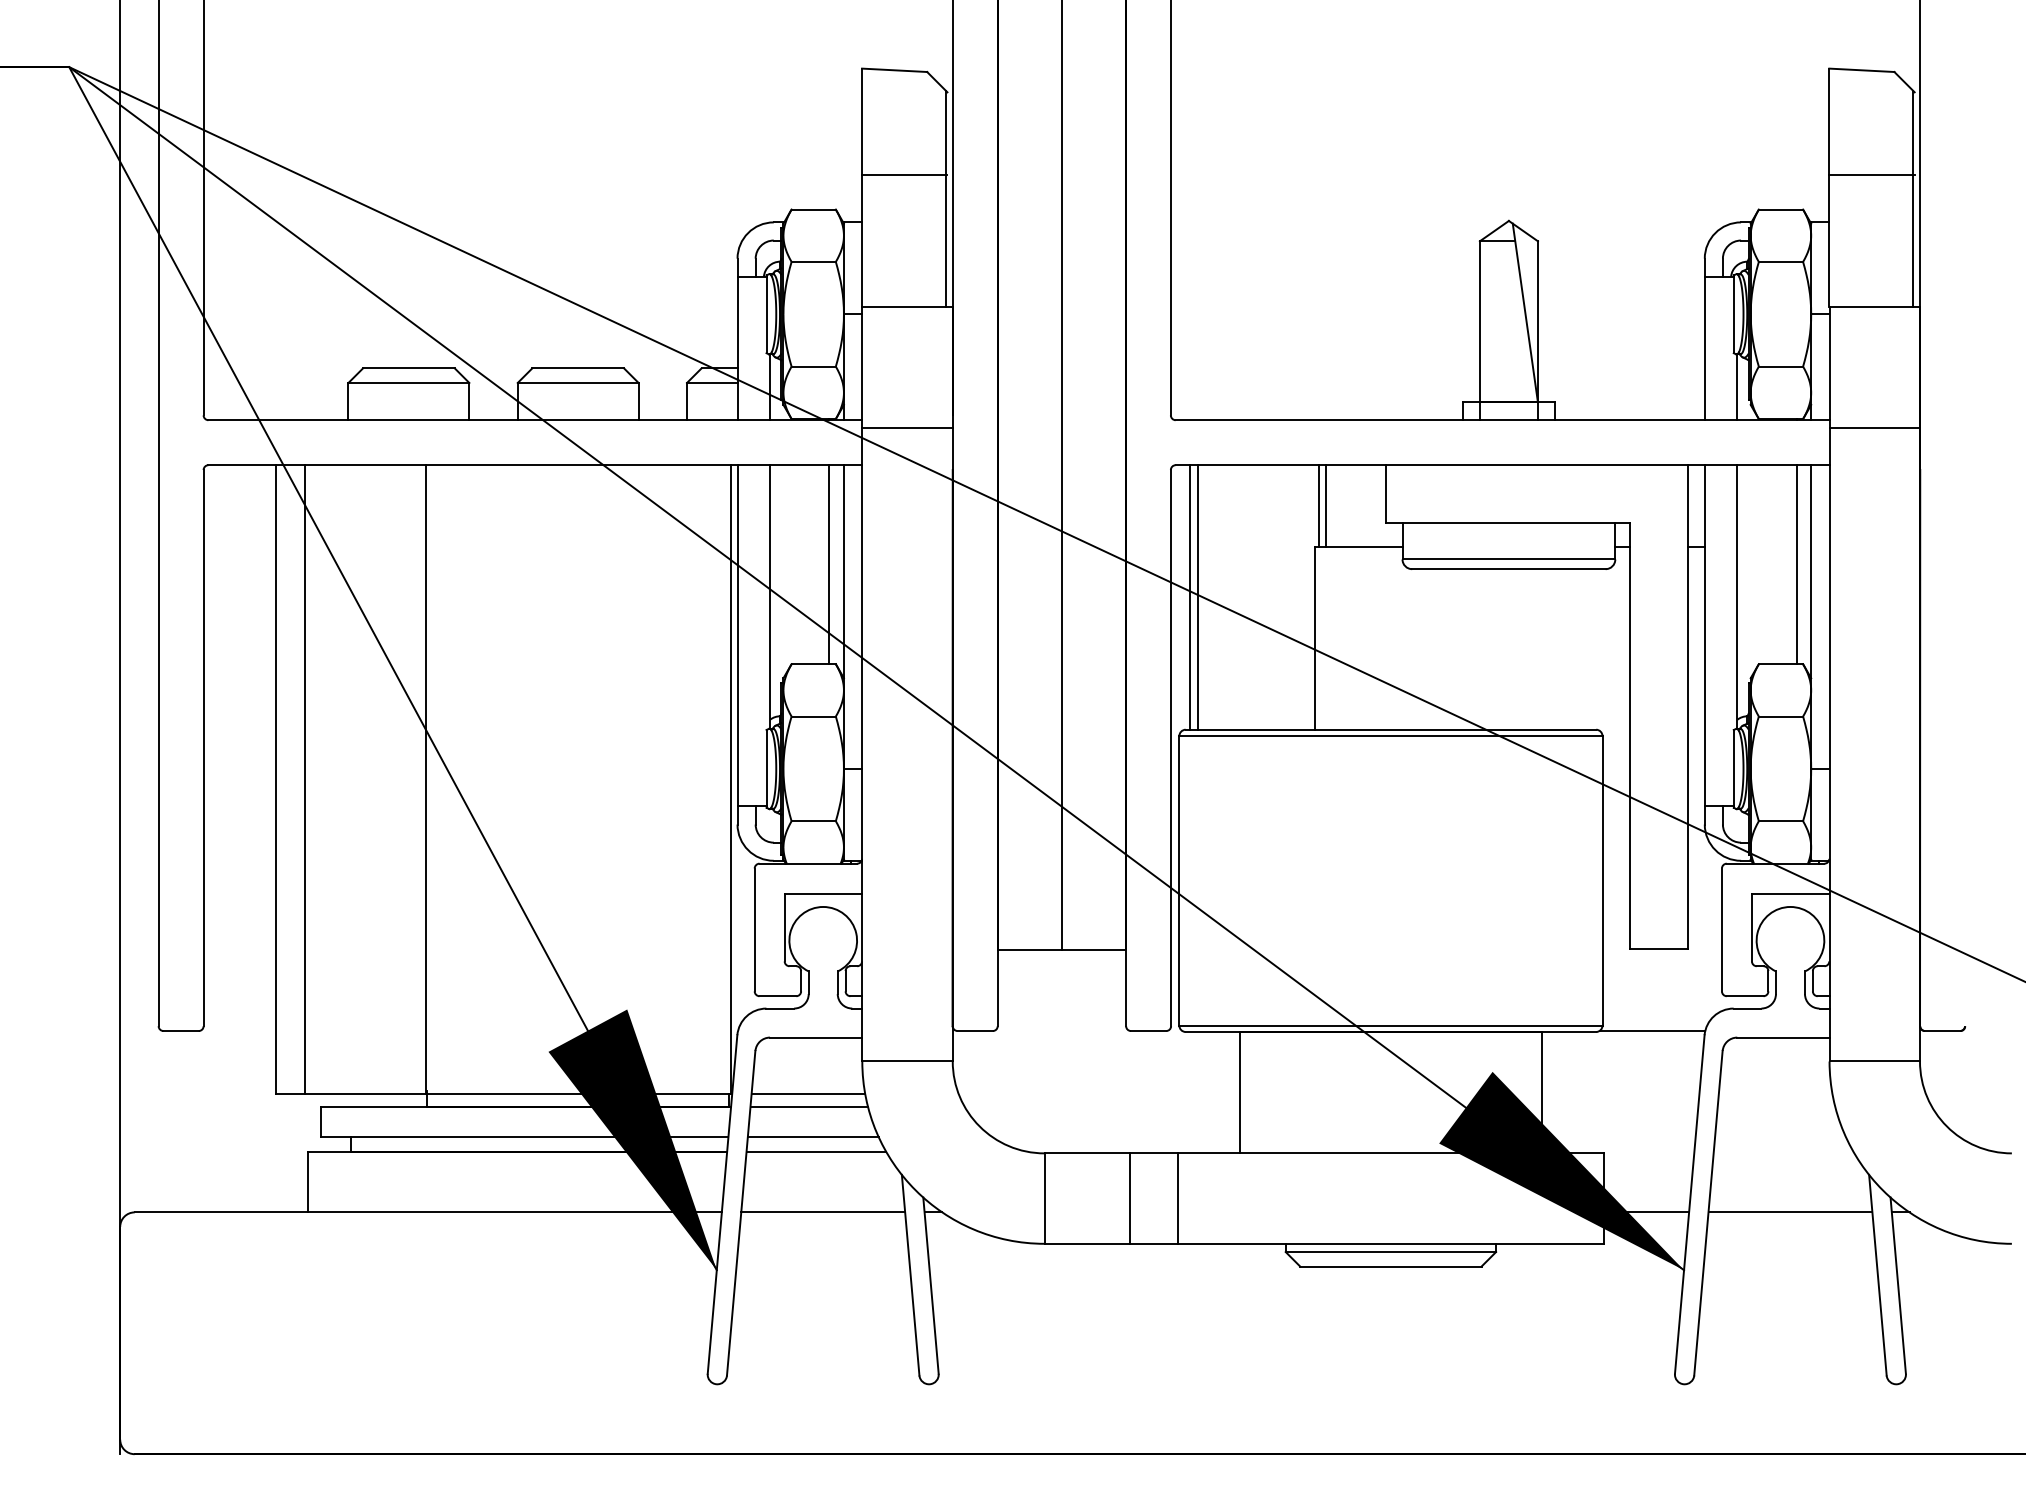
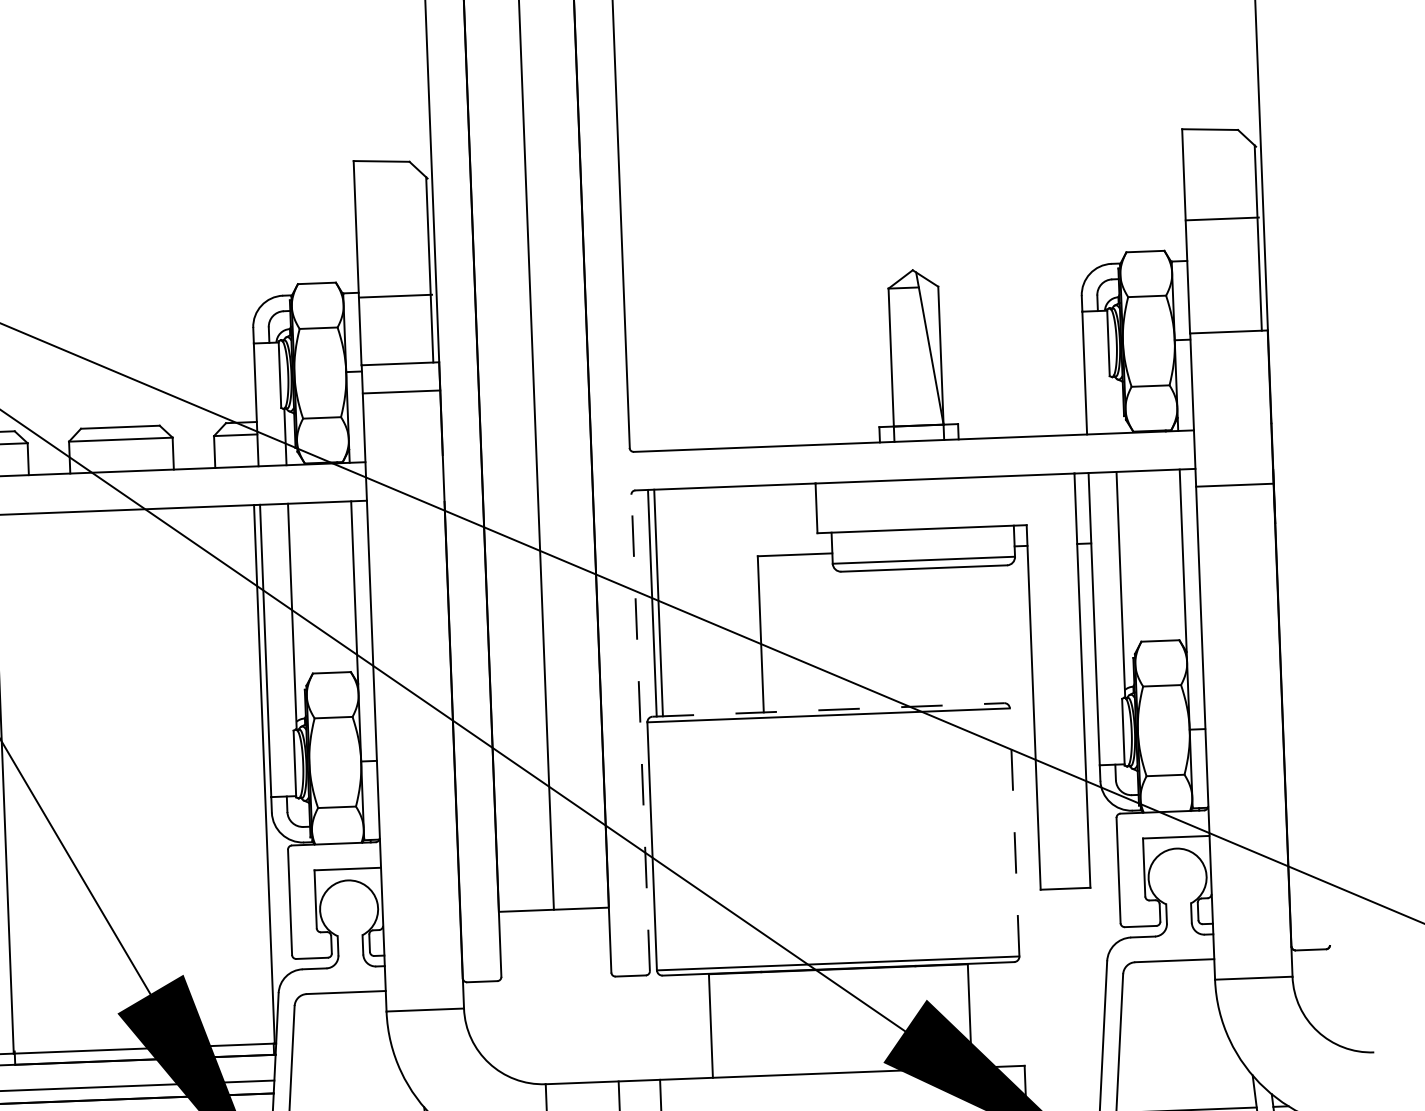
line: (904, 175) -> (395, 296), moved
line: (1737, 387) -> (1114, 405), removed
line: (907, 427) -> (401, 391), moved
line: (1874, 427) -> (1234, 484), moved
line: (1319, 506) -> (759, 521), removed
line: (1326, 506) -> (765, 520), removed
line: (829, 564) -> (342, 586), removed
line: (1796, 564) -> (1170, 555), removed
line: (1391, 729) -> (828, 709), solid -> dashed
line: (1171, 747) -> (641, 732), solid -> dashed
line: (1602, 880) -> (1014, 832), solid -> dashed
line: (1652, 1031) -> (1062, 959), removed
line: (808, 1093) -> (341, 1040), removed
line: (809, 1106) -> (342, 1051), removed
line: (812, 1136) -> (346, 1077), removed
line: (816, 1151) -> (350, 1090), removed

